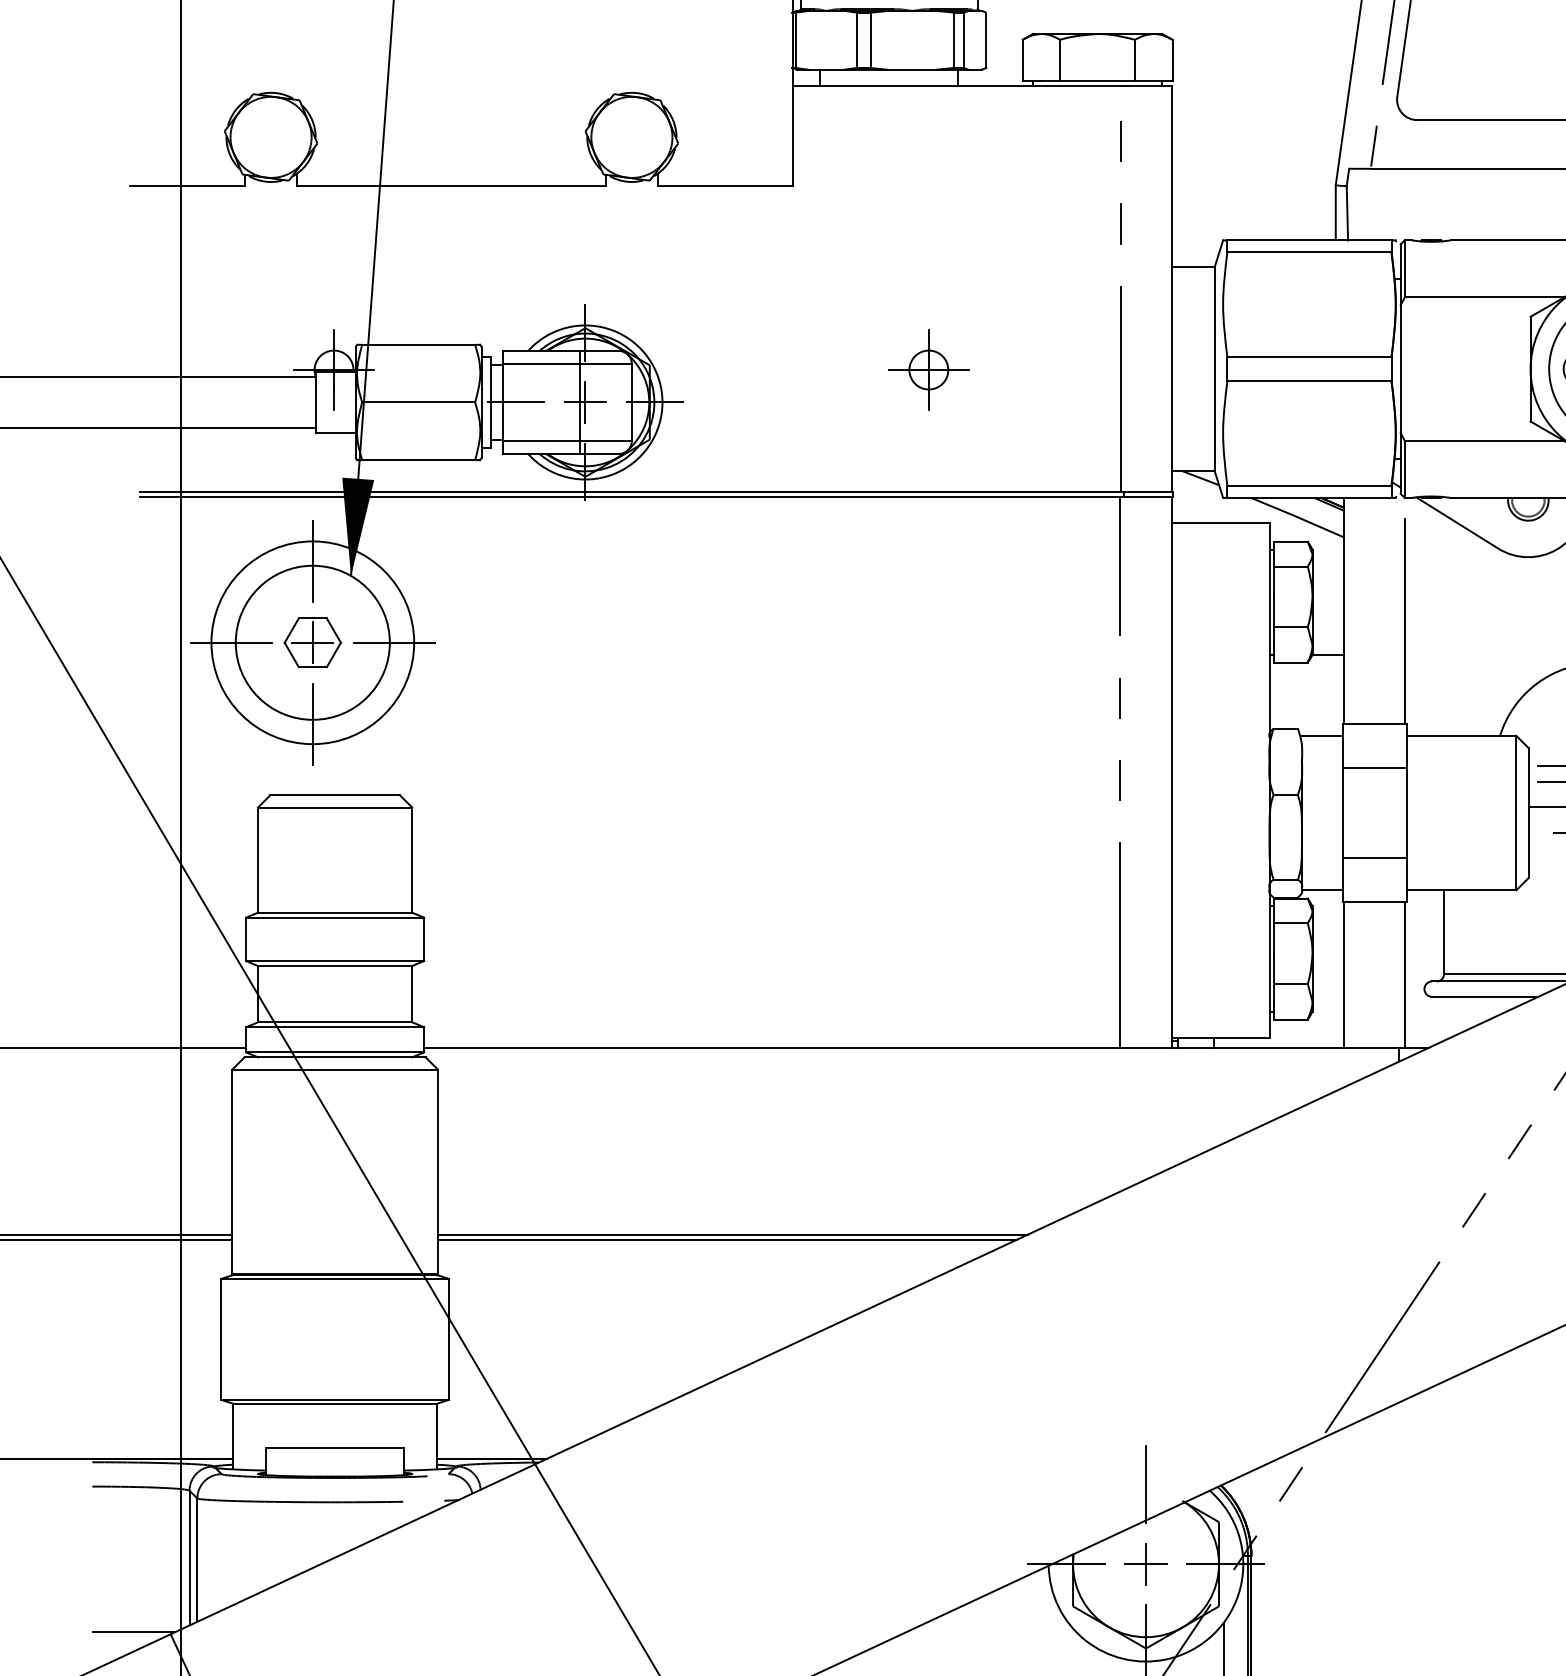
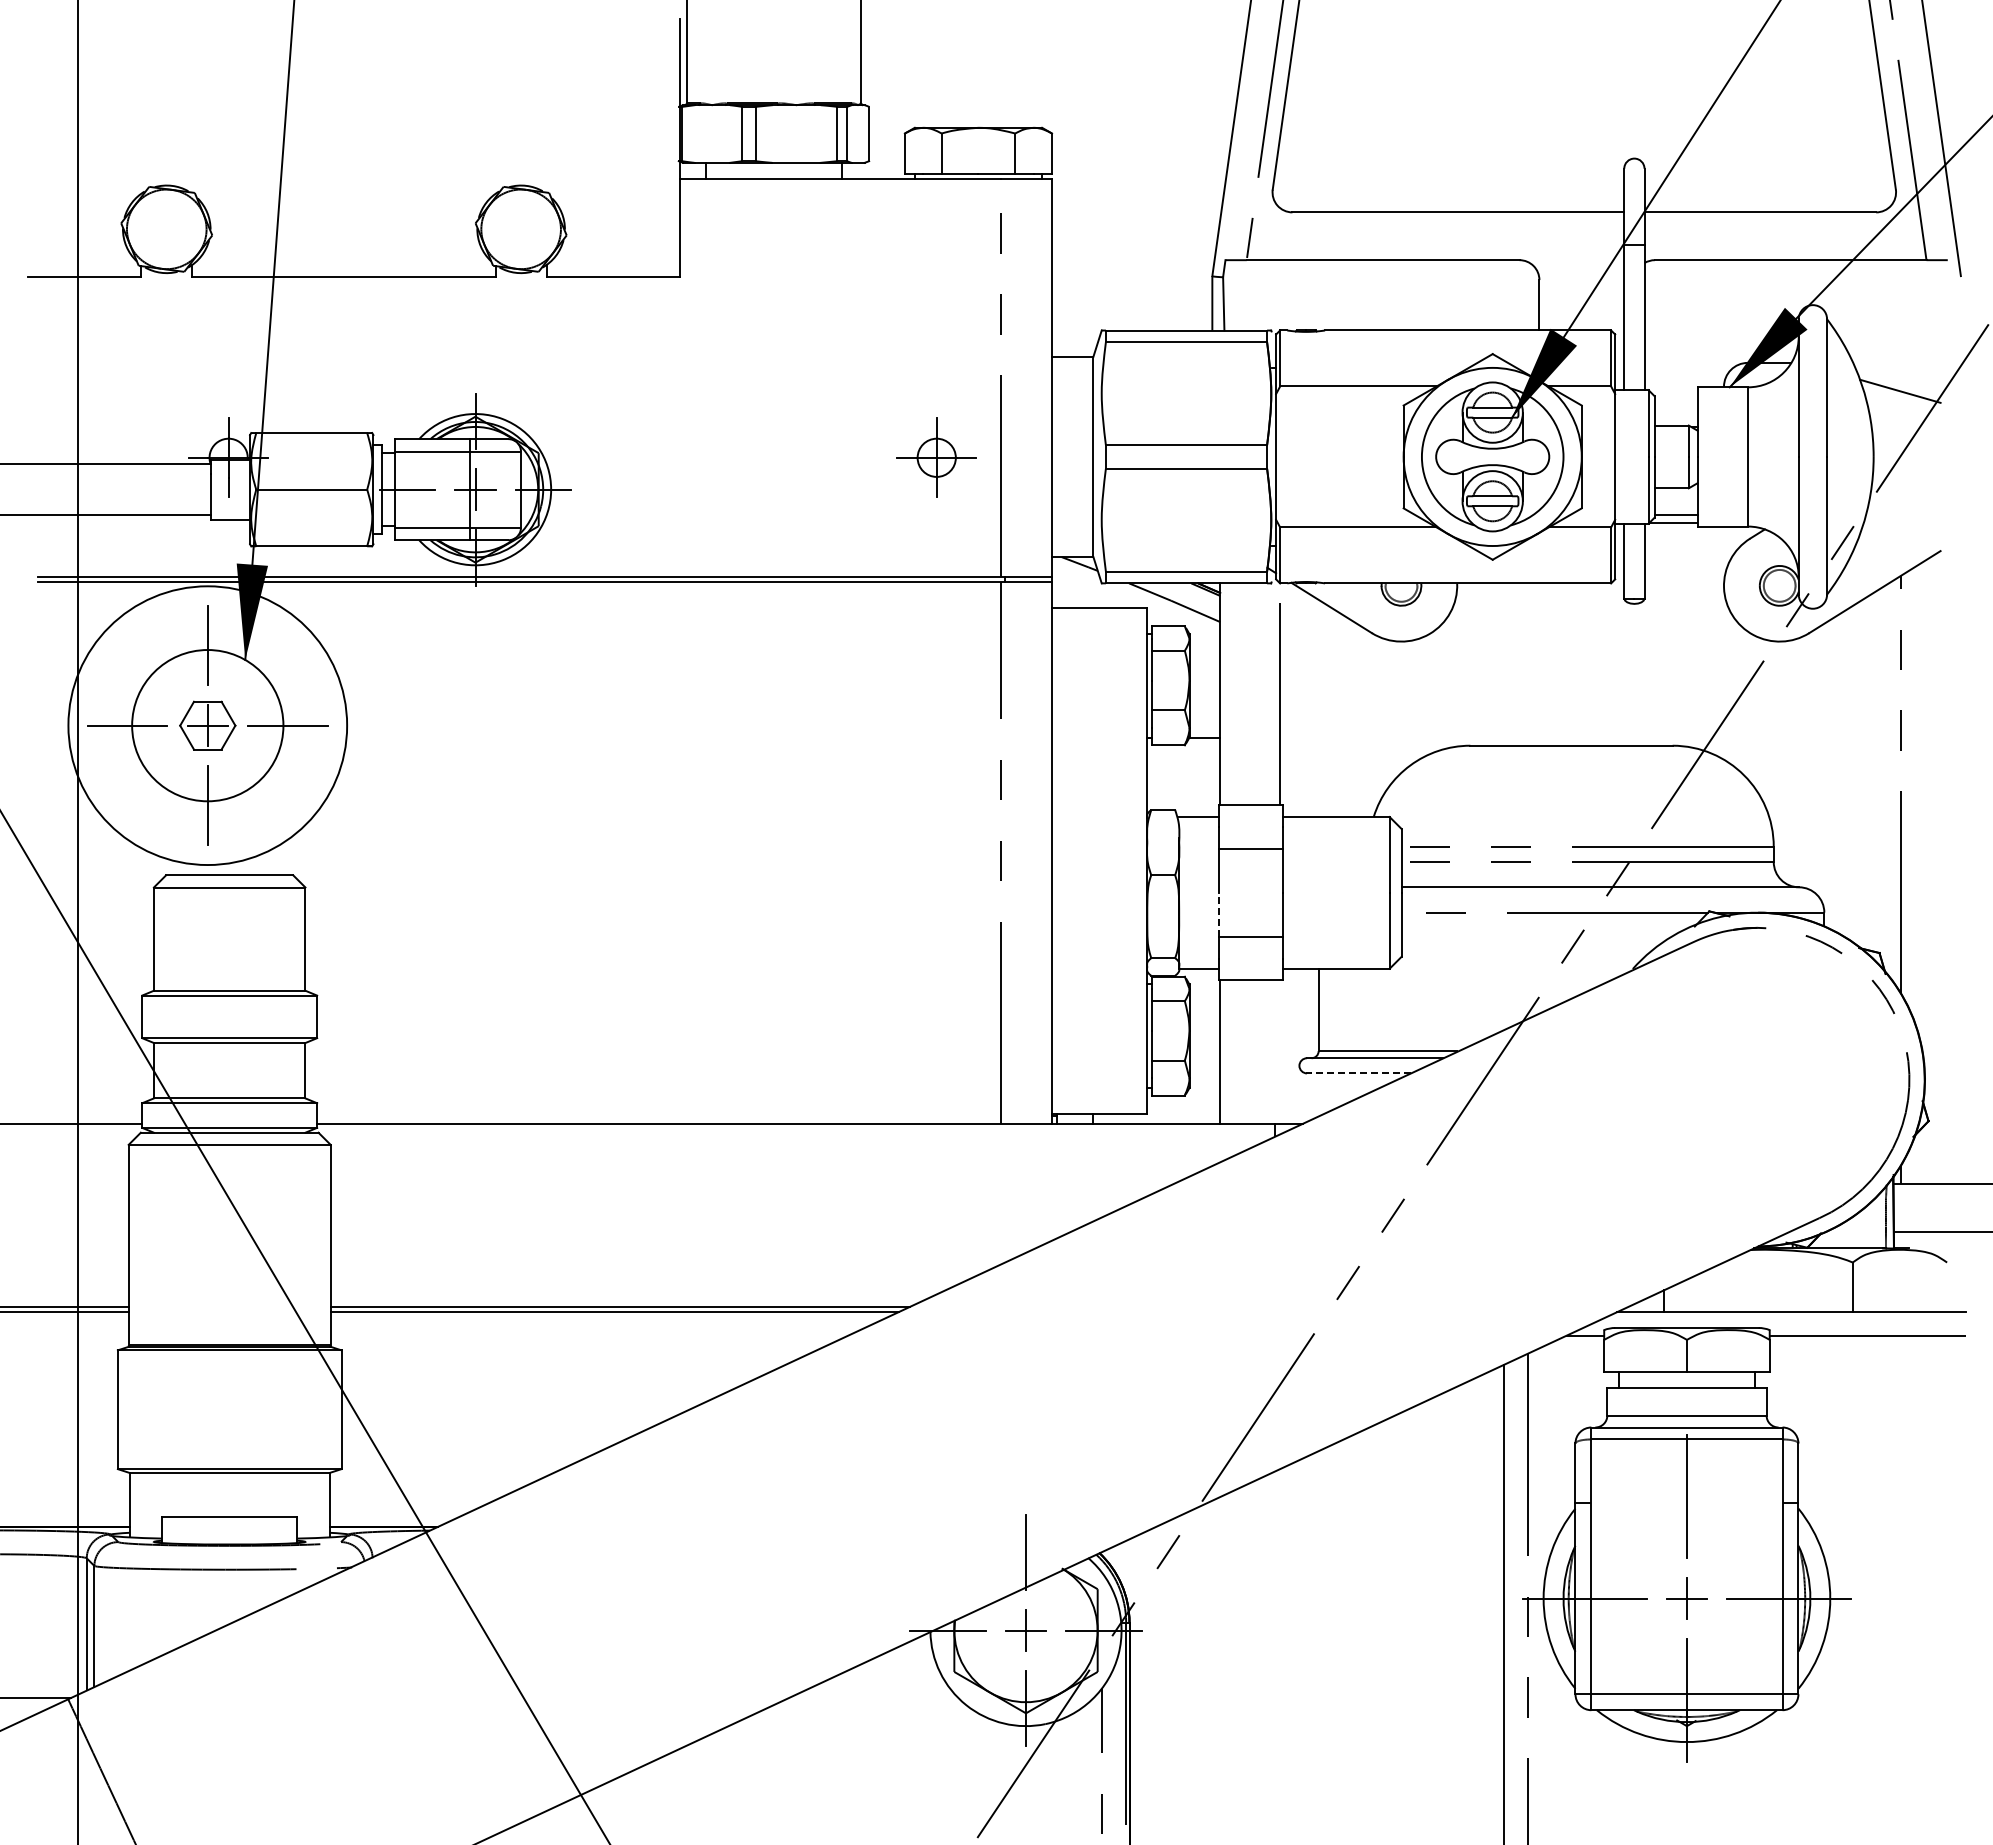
part: (928, 369) -> (936, 457), moved
circle: (312, 642) -> (207, 725), size x1.4
line: (1342, 835) -> (1218, 914), solid -> dashed
line: (1405, 974) -> (1280, 1051), removed
line: (1487, 996) -> (1361, 1073), solid -> dashed

